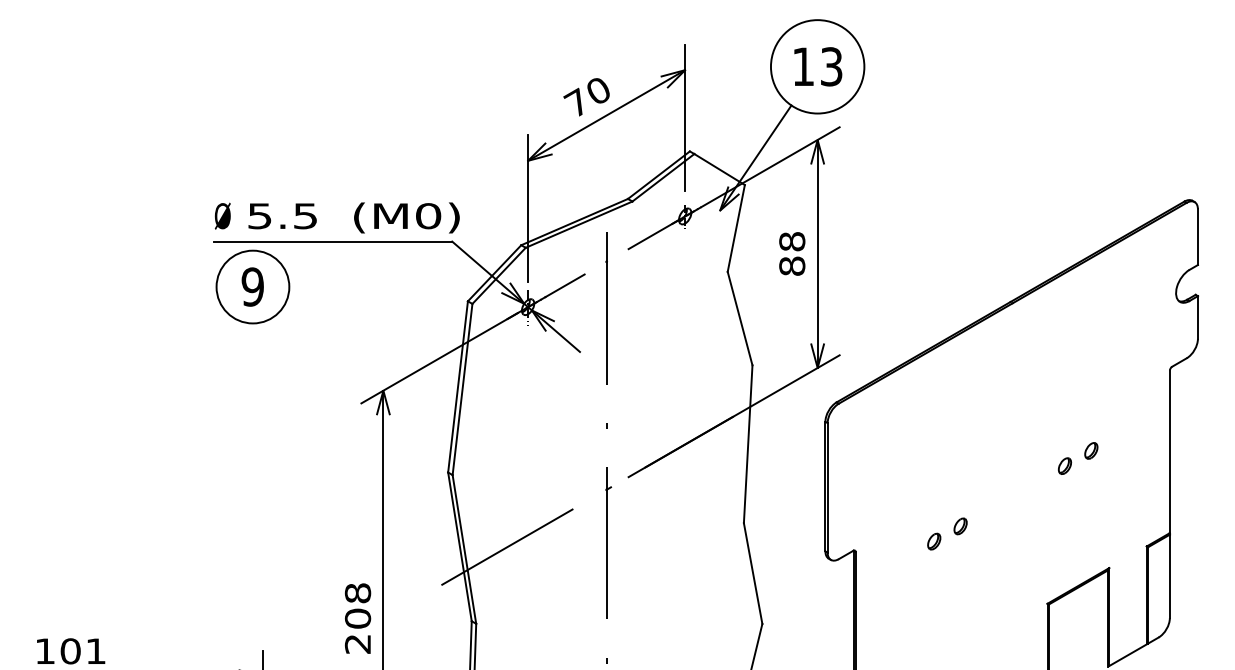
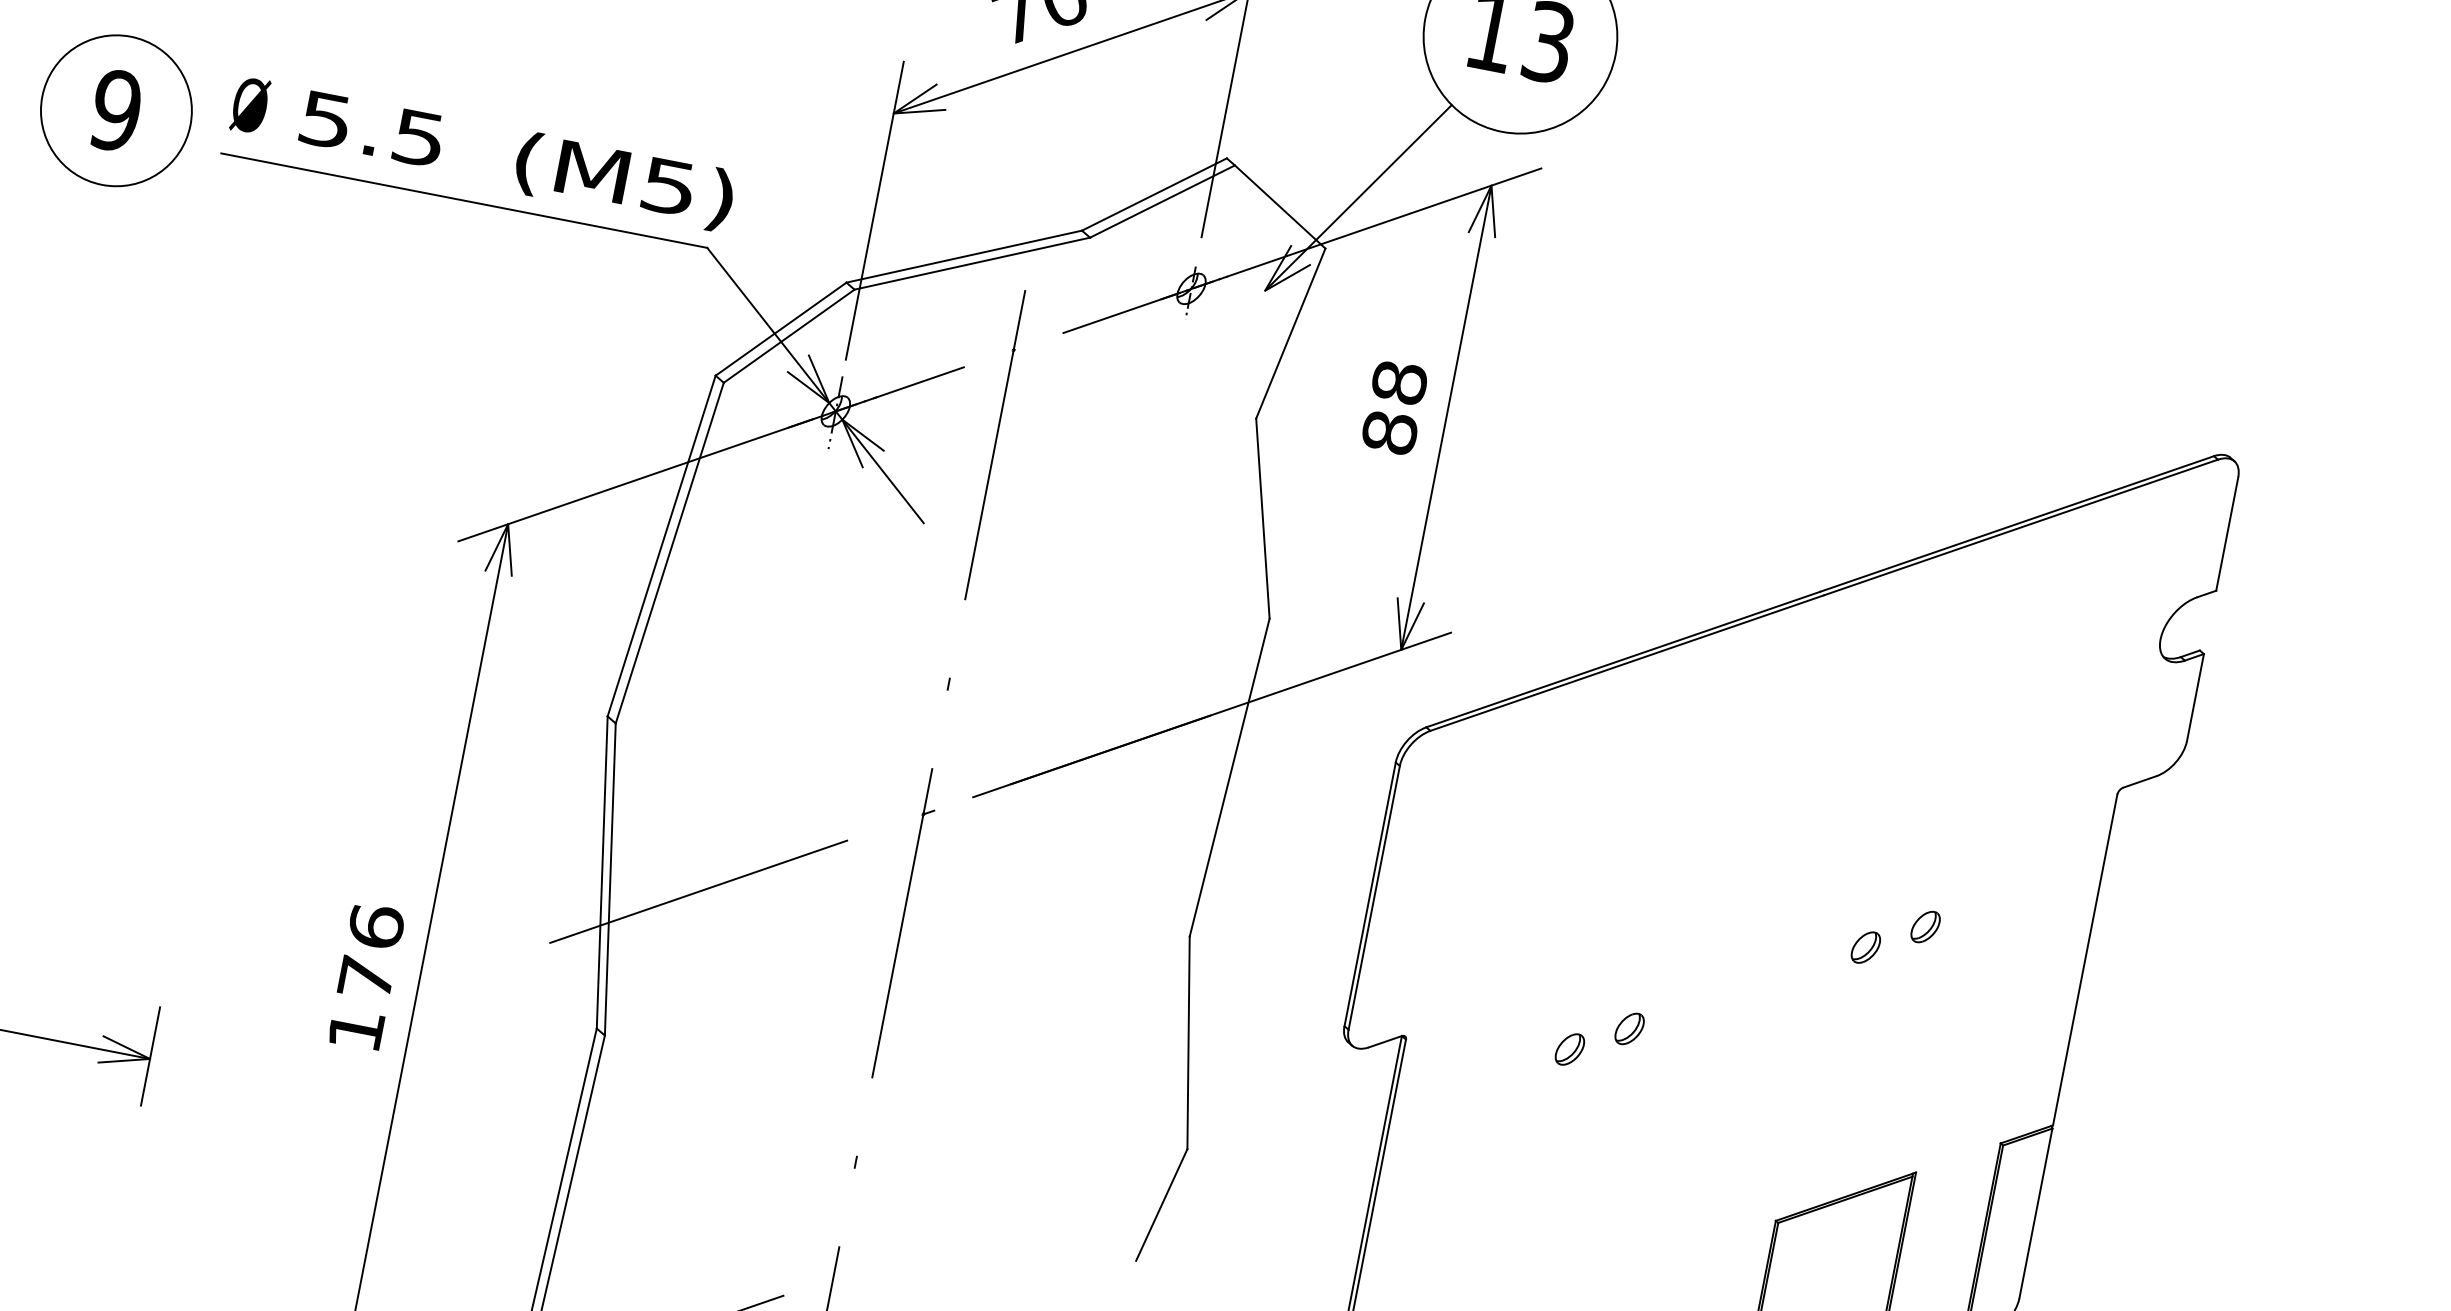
text: (428, 216) -> (668, 187), (M0) -> (M5)
part: (252, 286) -> (115, 109), moved
text: (357, 618) -> (365, 977), 208 -> 176

